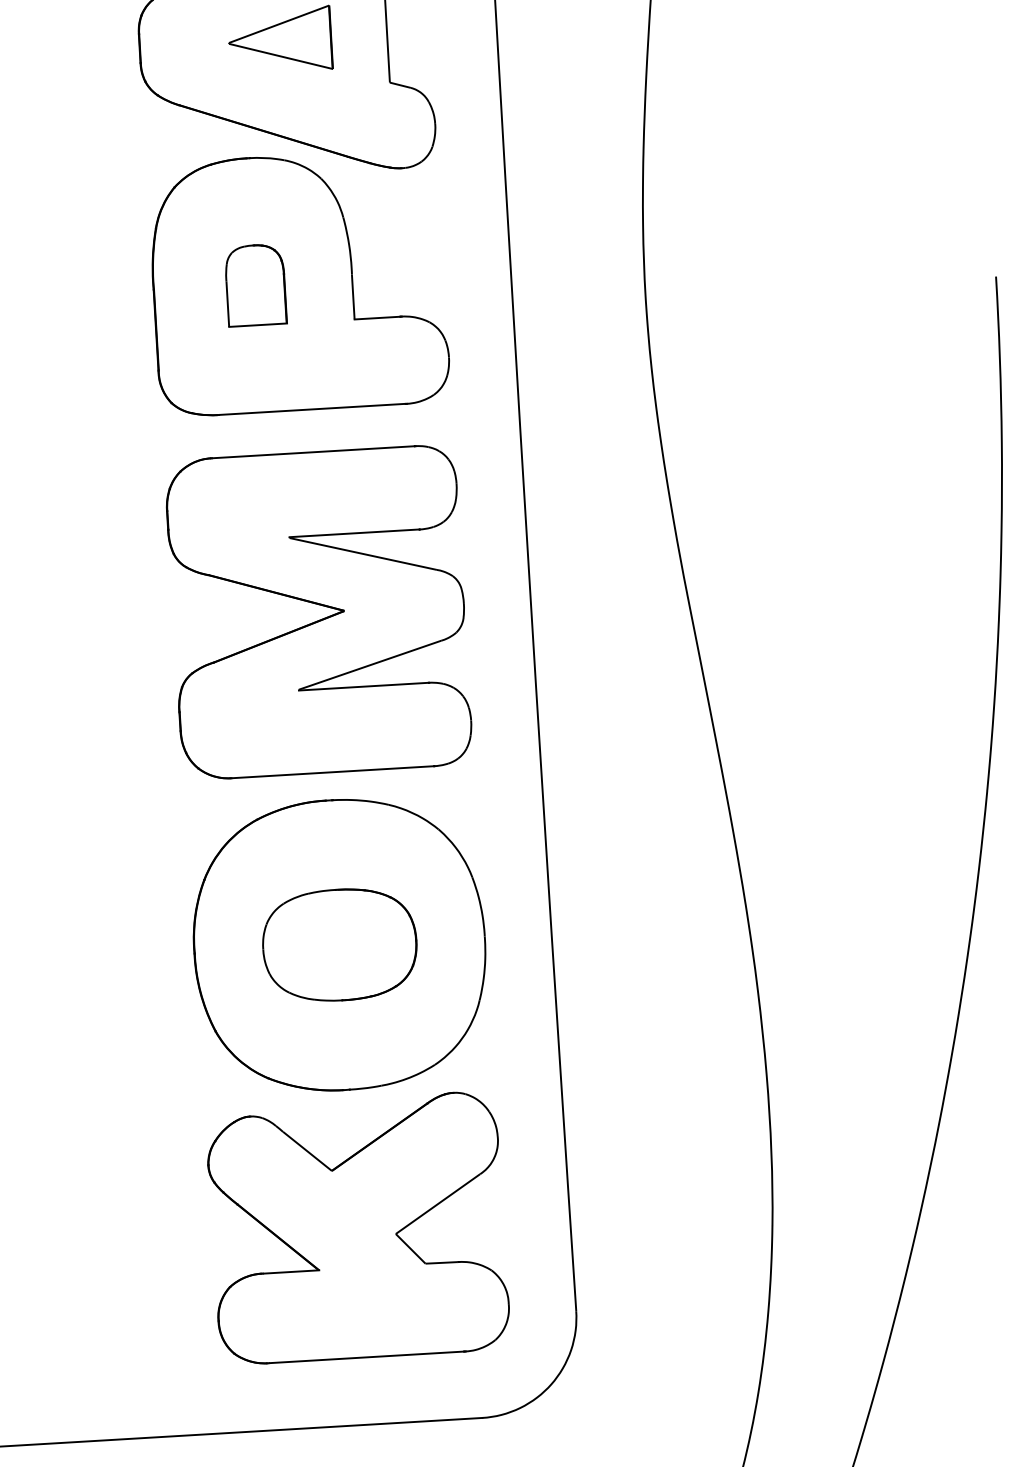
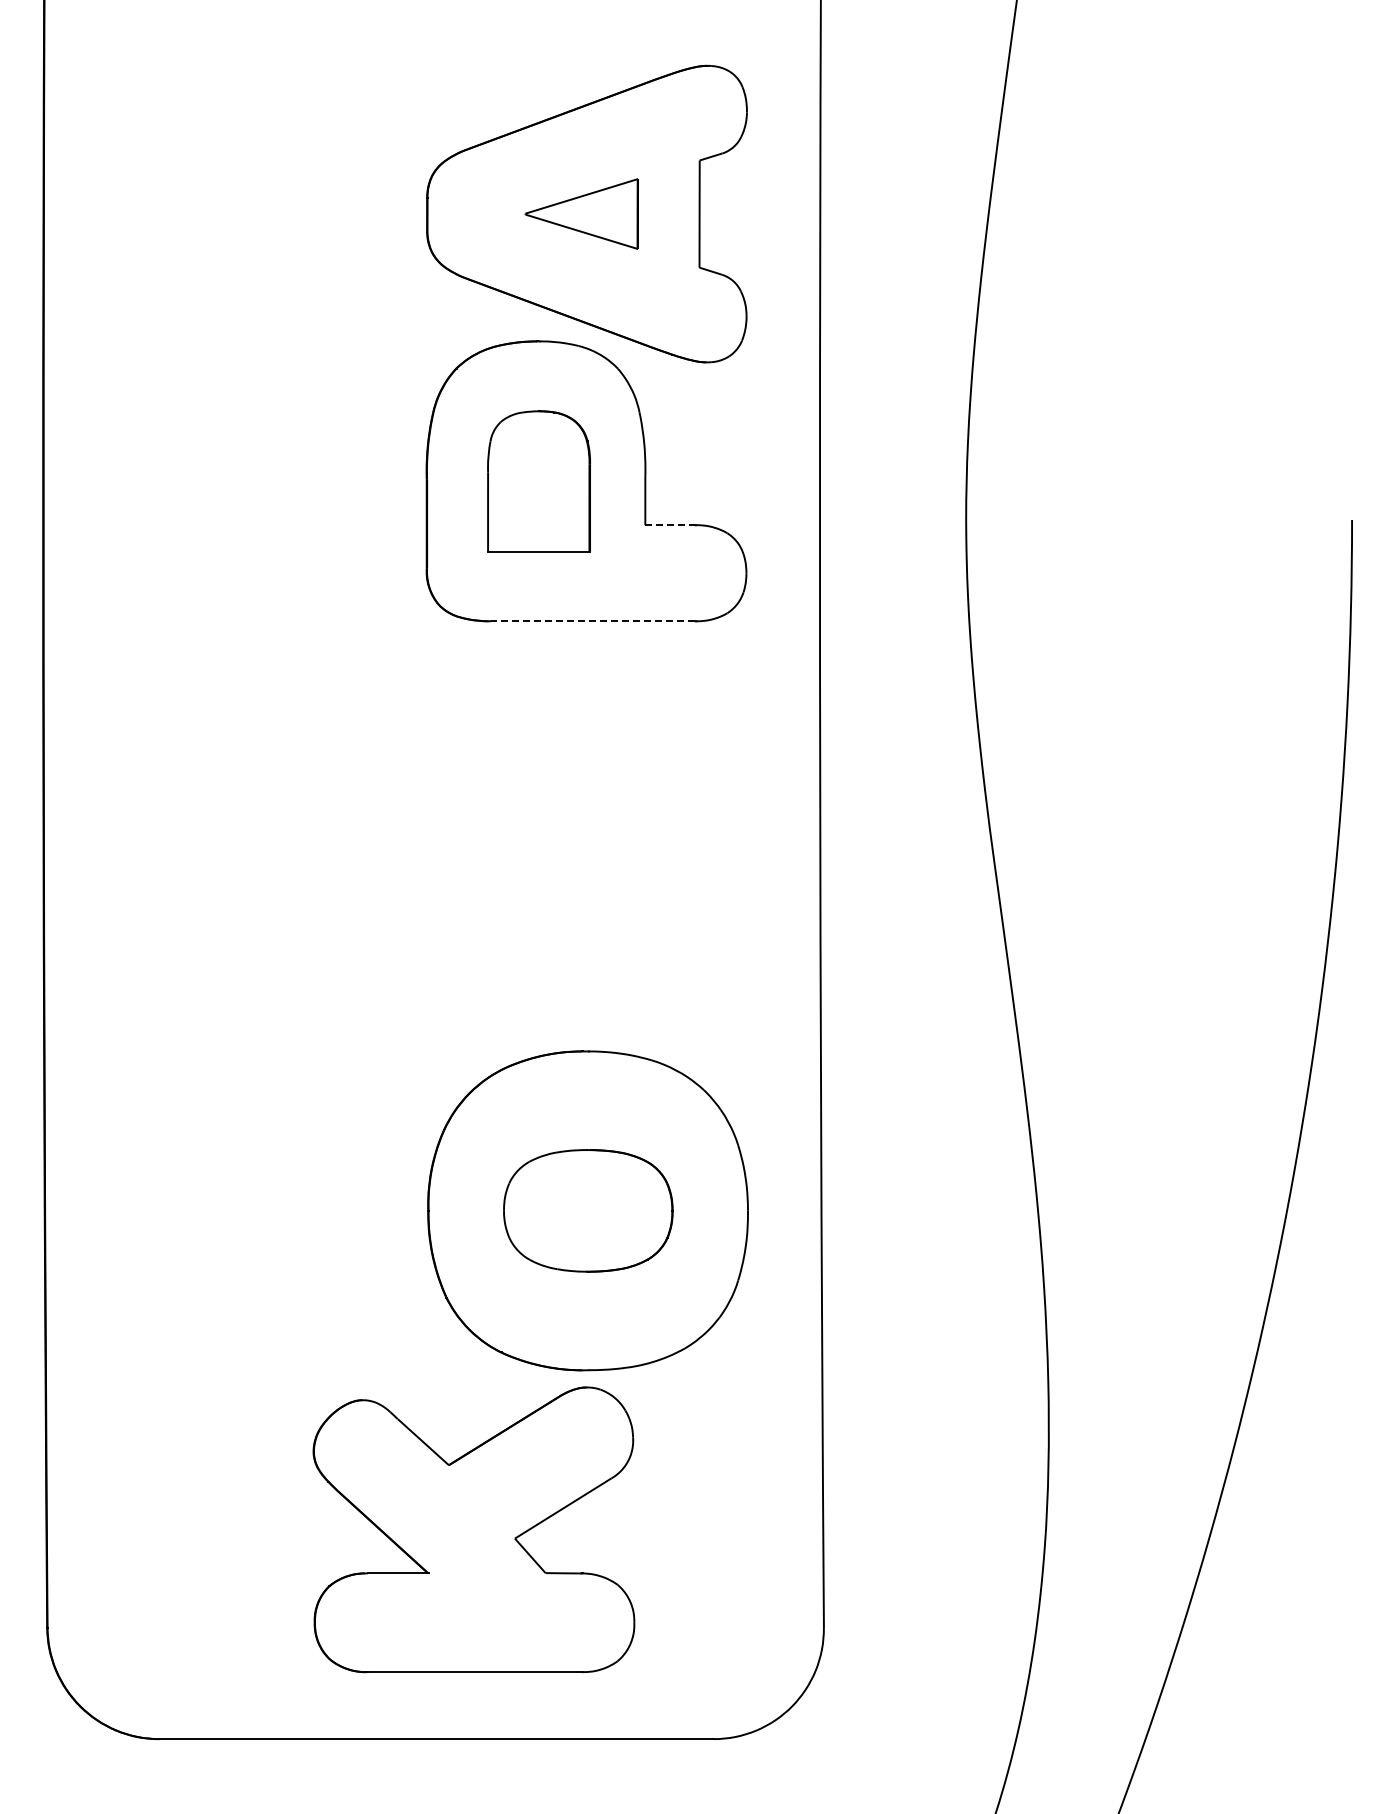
part: (255, 284) -> (538, 480), size x1.6
line: (377, 318) -> (670, 525), solid -> dashed
line: (312, 409) -> (593, 621), solid -> dashed
part: (321, 618) -> (589, 851), removed
part: (357, 1227) -> (473, 1529), moved

